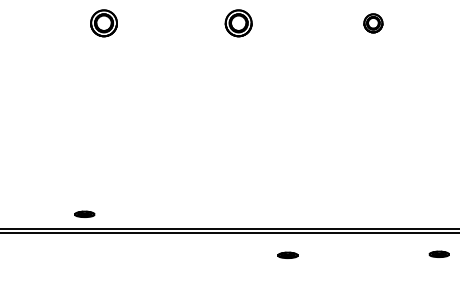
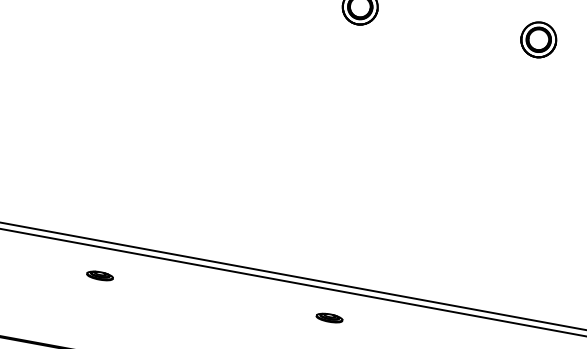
part: (373, 23) -> (538, 40), size x1.43
part: (84, 213) -> (99, 274), moved
part: (287, 254) -> (329, 316), moved

